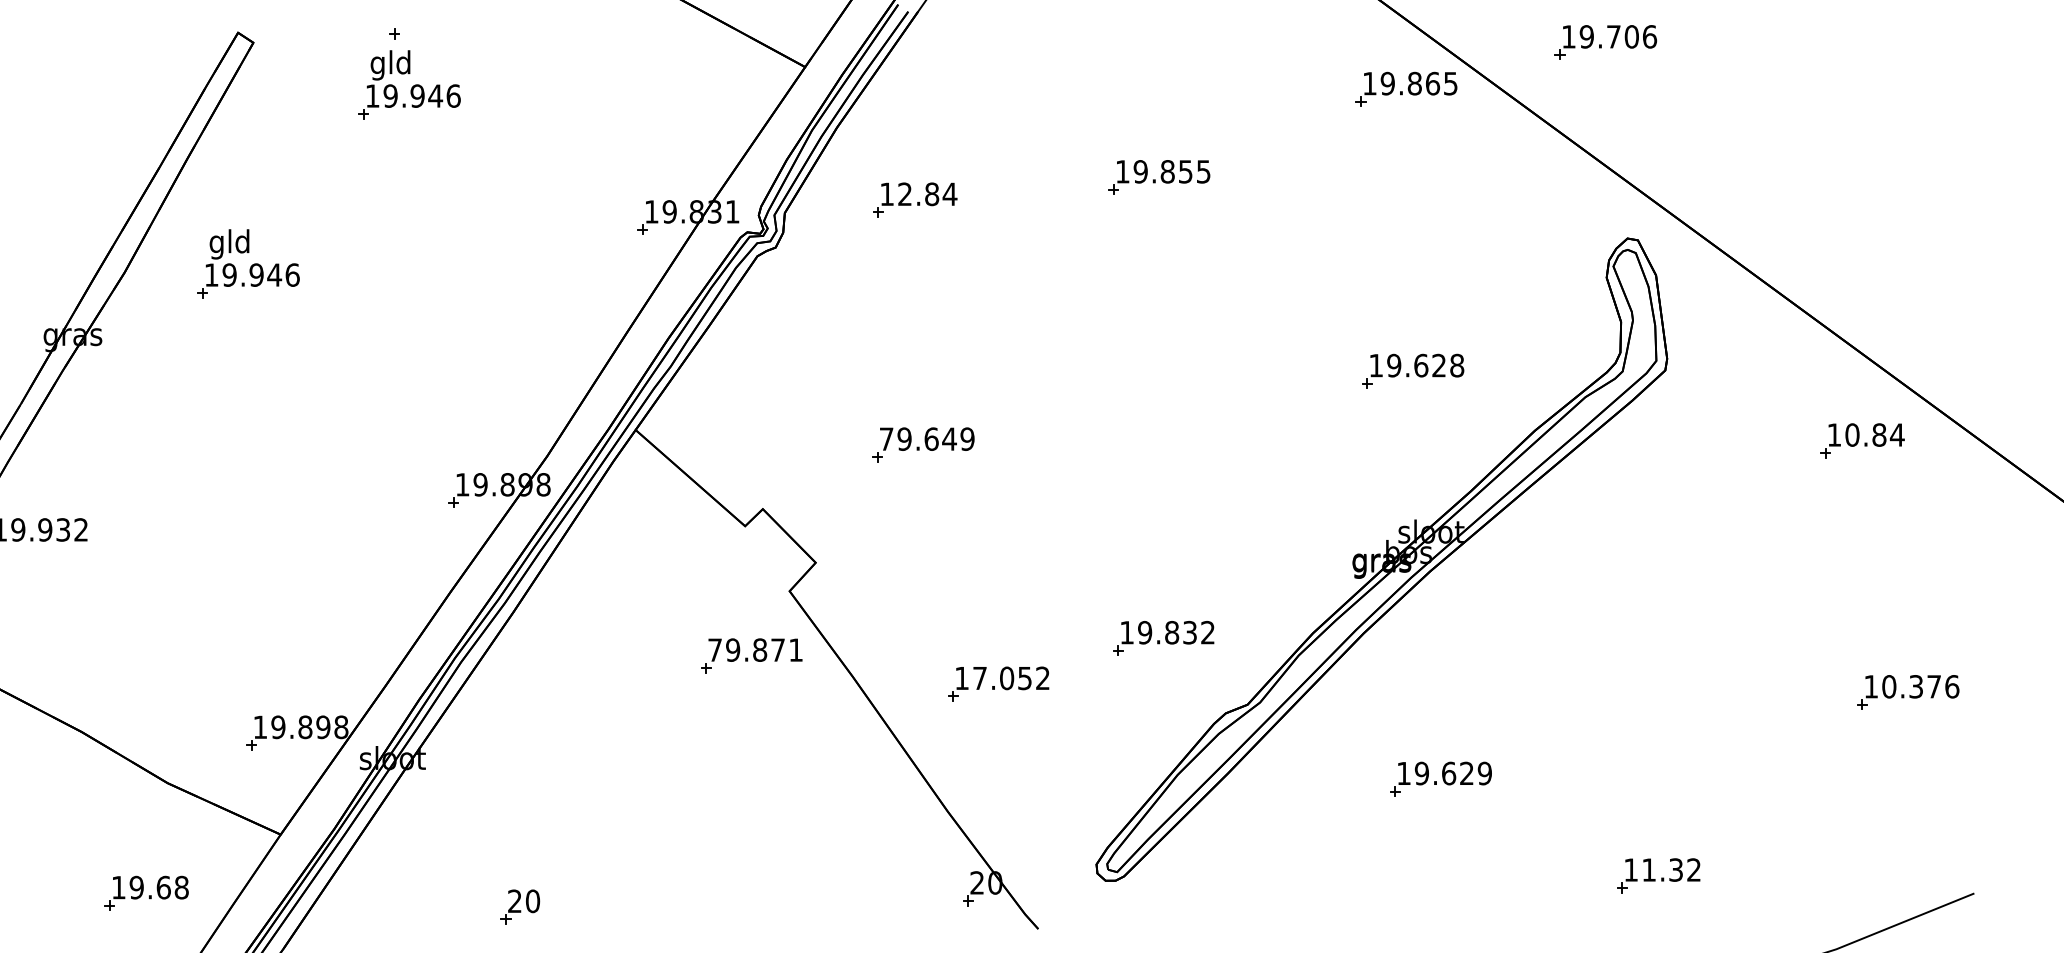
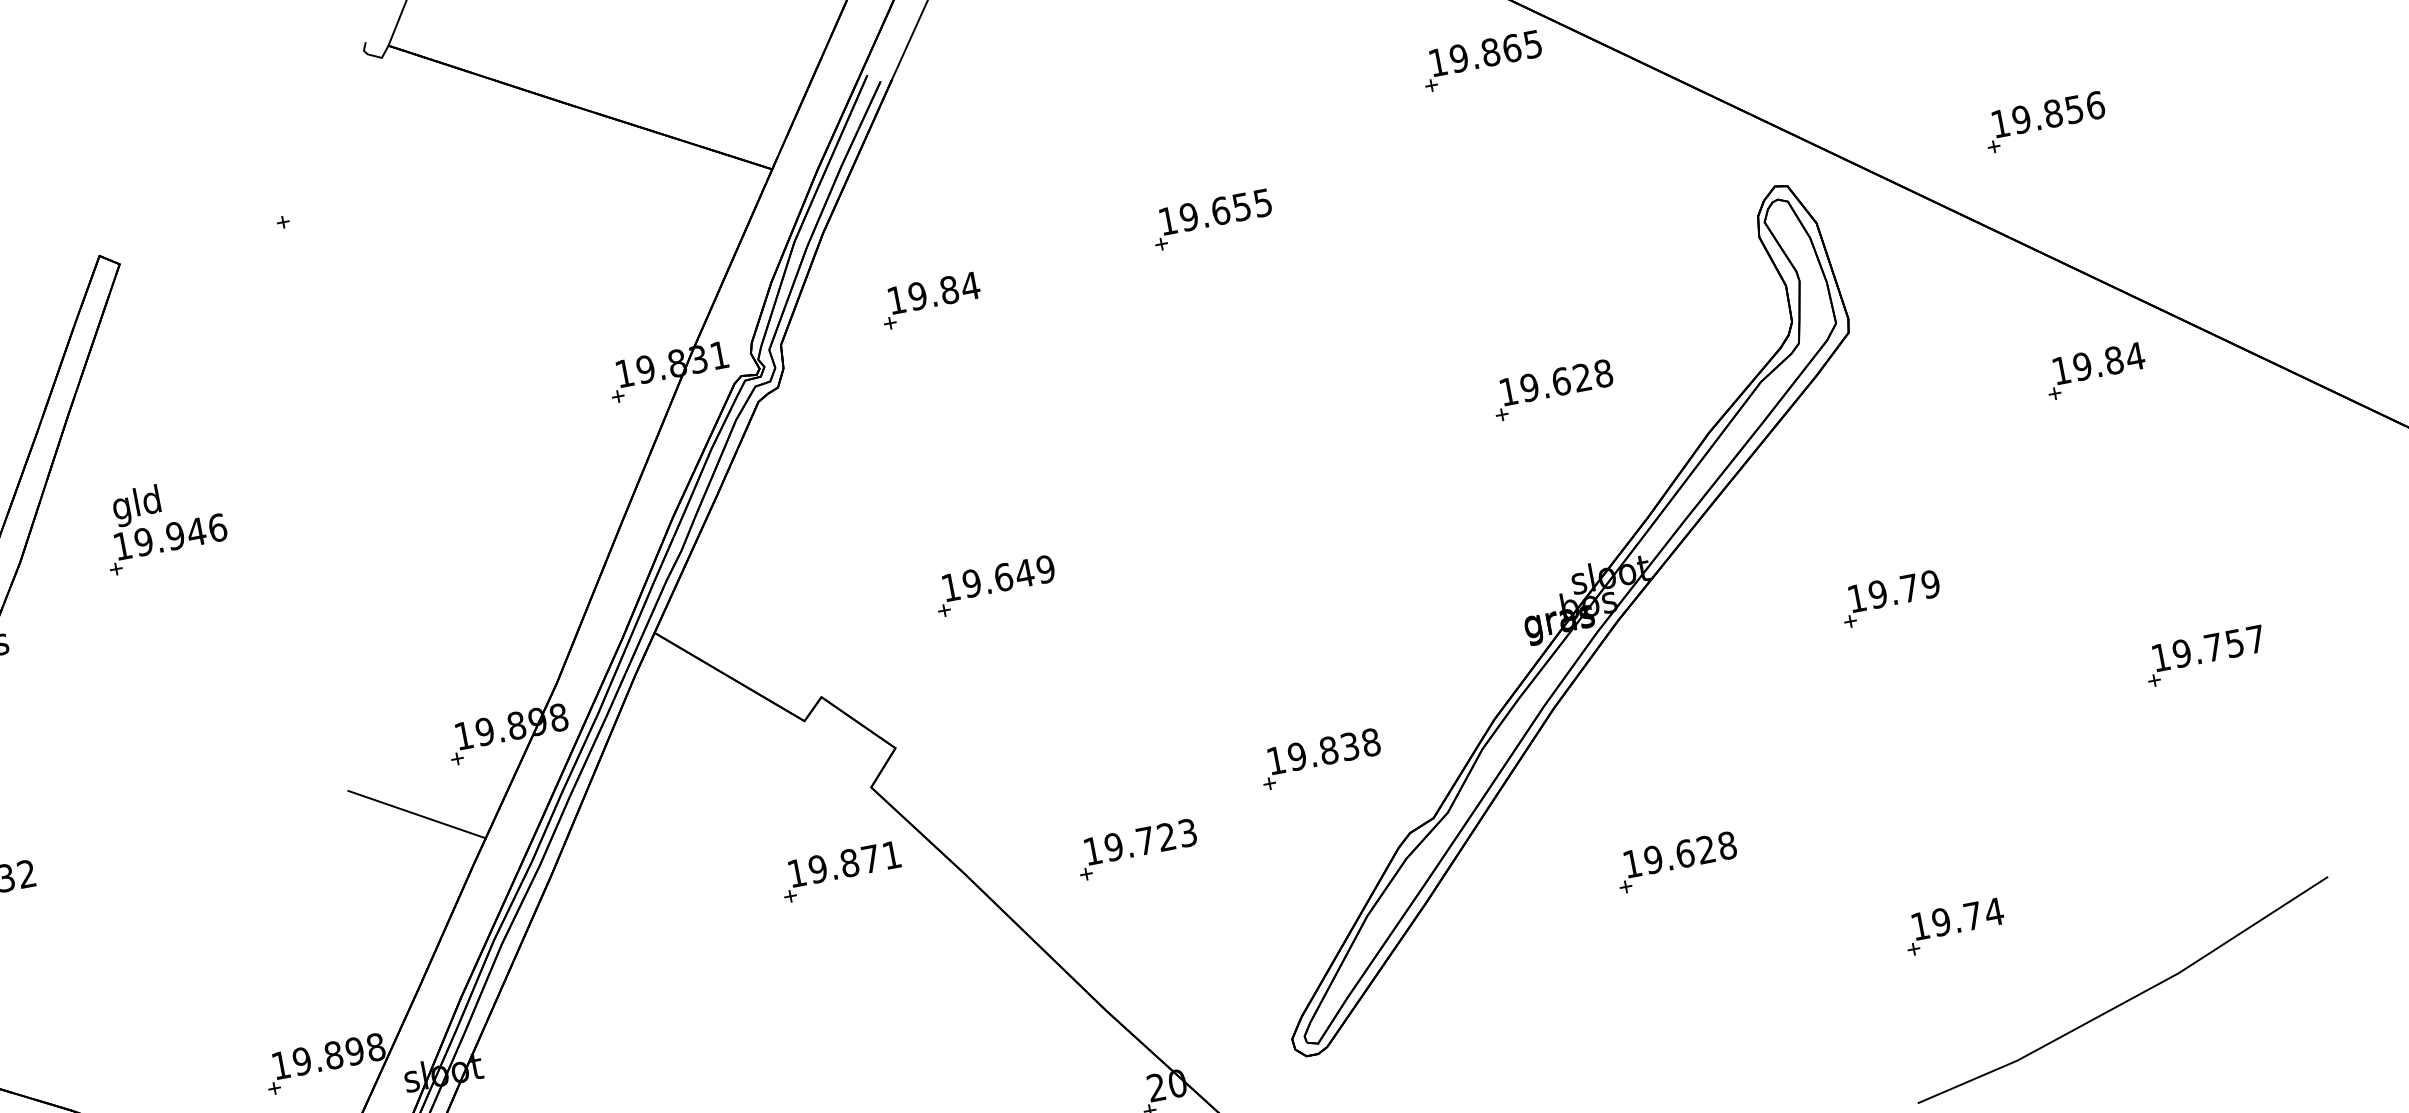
part: (409, 84) -> (312, 278), removed
text: (1167, 171) -> (1220, 210), 19.855 -> 19.655
text: (905, 194) -> (918, 296), 12.84 -> 19.84
part: (1860, 227) -> (2045, 121), added
text: (1852, 434) -> (2082, 365), 10.84 -> 19.84
text: (886, 438) -> (950, 586), 79.649 -> 19.649
line: (411, 542) -> (416, 814), added
part: (1658, 595) -> (1891, 598), added
text: (1208, 632) -> (1371, 742), 19.832 -> 19.838
text: (714, 649) -> (796, 872), 79.871 -> 19.871
text: (1011, 678) -> (1150, 840), 17.052 -> 19.723
text: (1920, 686) -> (2218, 646), 10.376 -> 19.757
text: (1484, 773) -> (1726, 845), 19.629 -> 19.628
text: (1671, 869) -> (1967, 916), 11.32 -> 19.74

